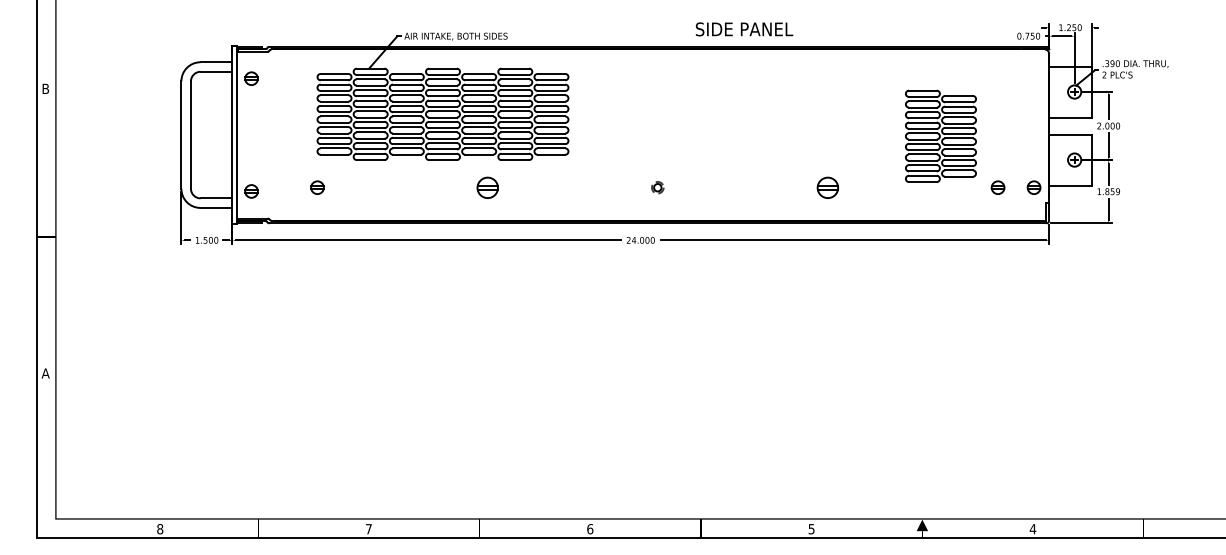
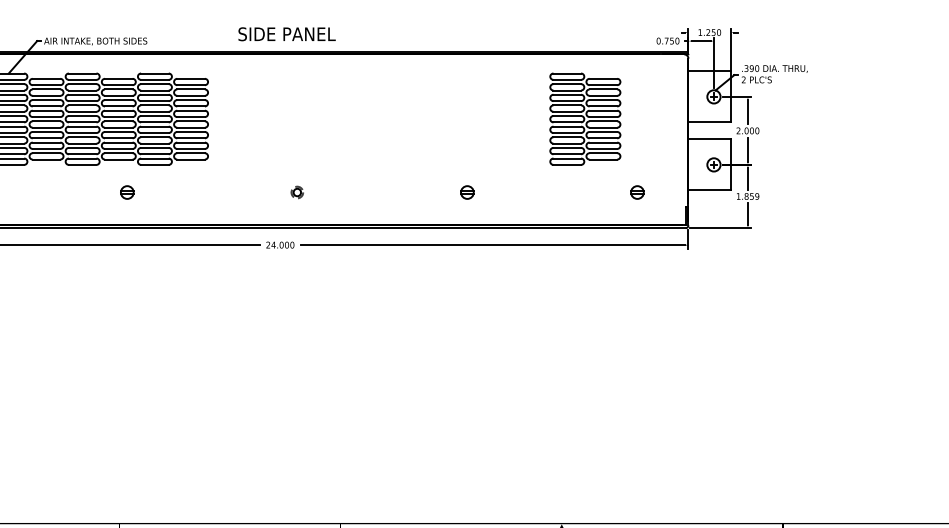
text: (744, 29) -> (287, 34), moved
part: (940, 135) -> (584, 118), moved
part: (487, 187) -> (127, 192), size x0.62
part: (827, 187) -> (466, 192), size x0.62
part: (1033, 187) -> (672, 192), removed

